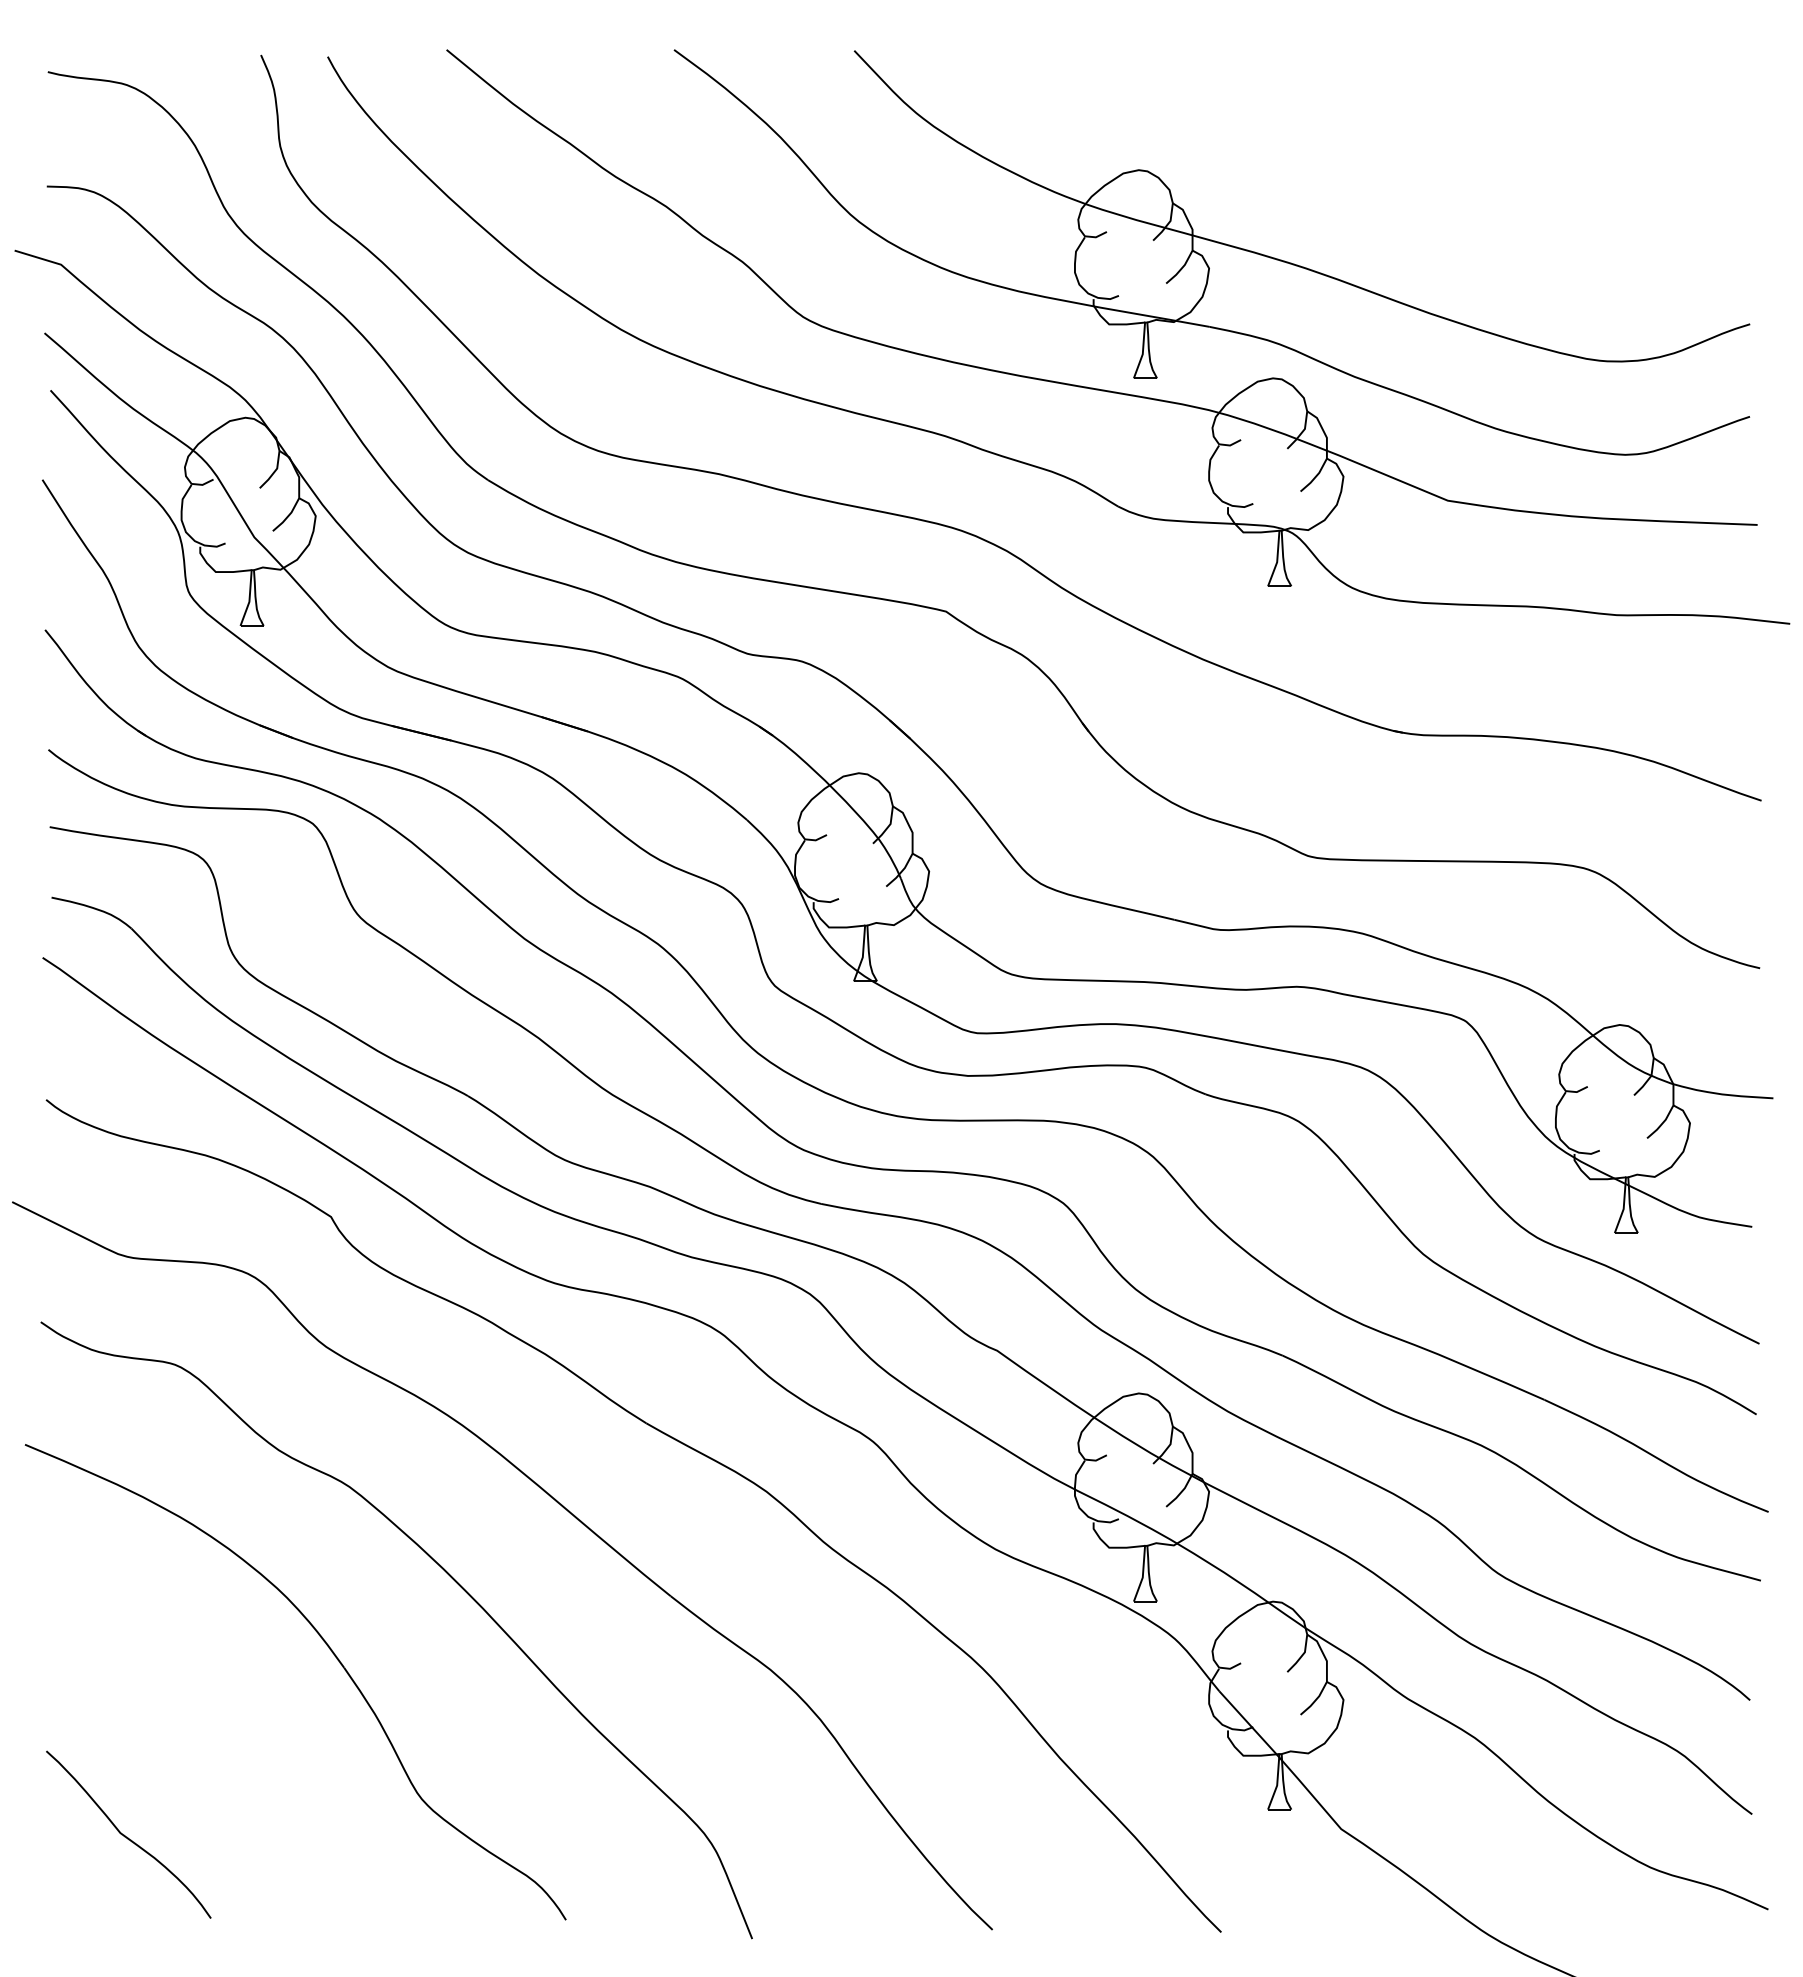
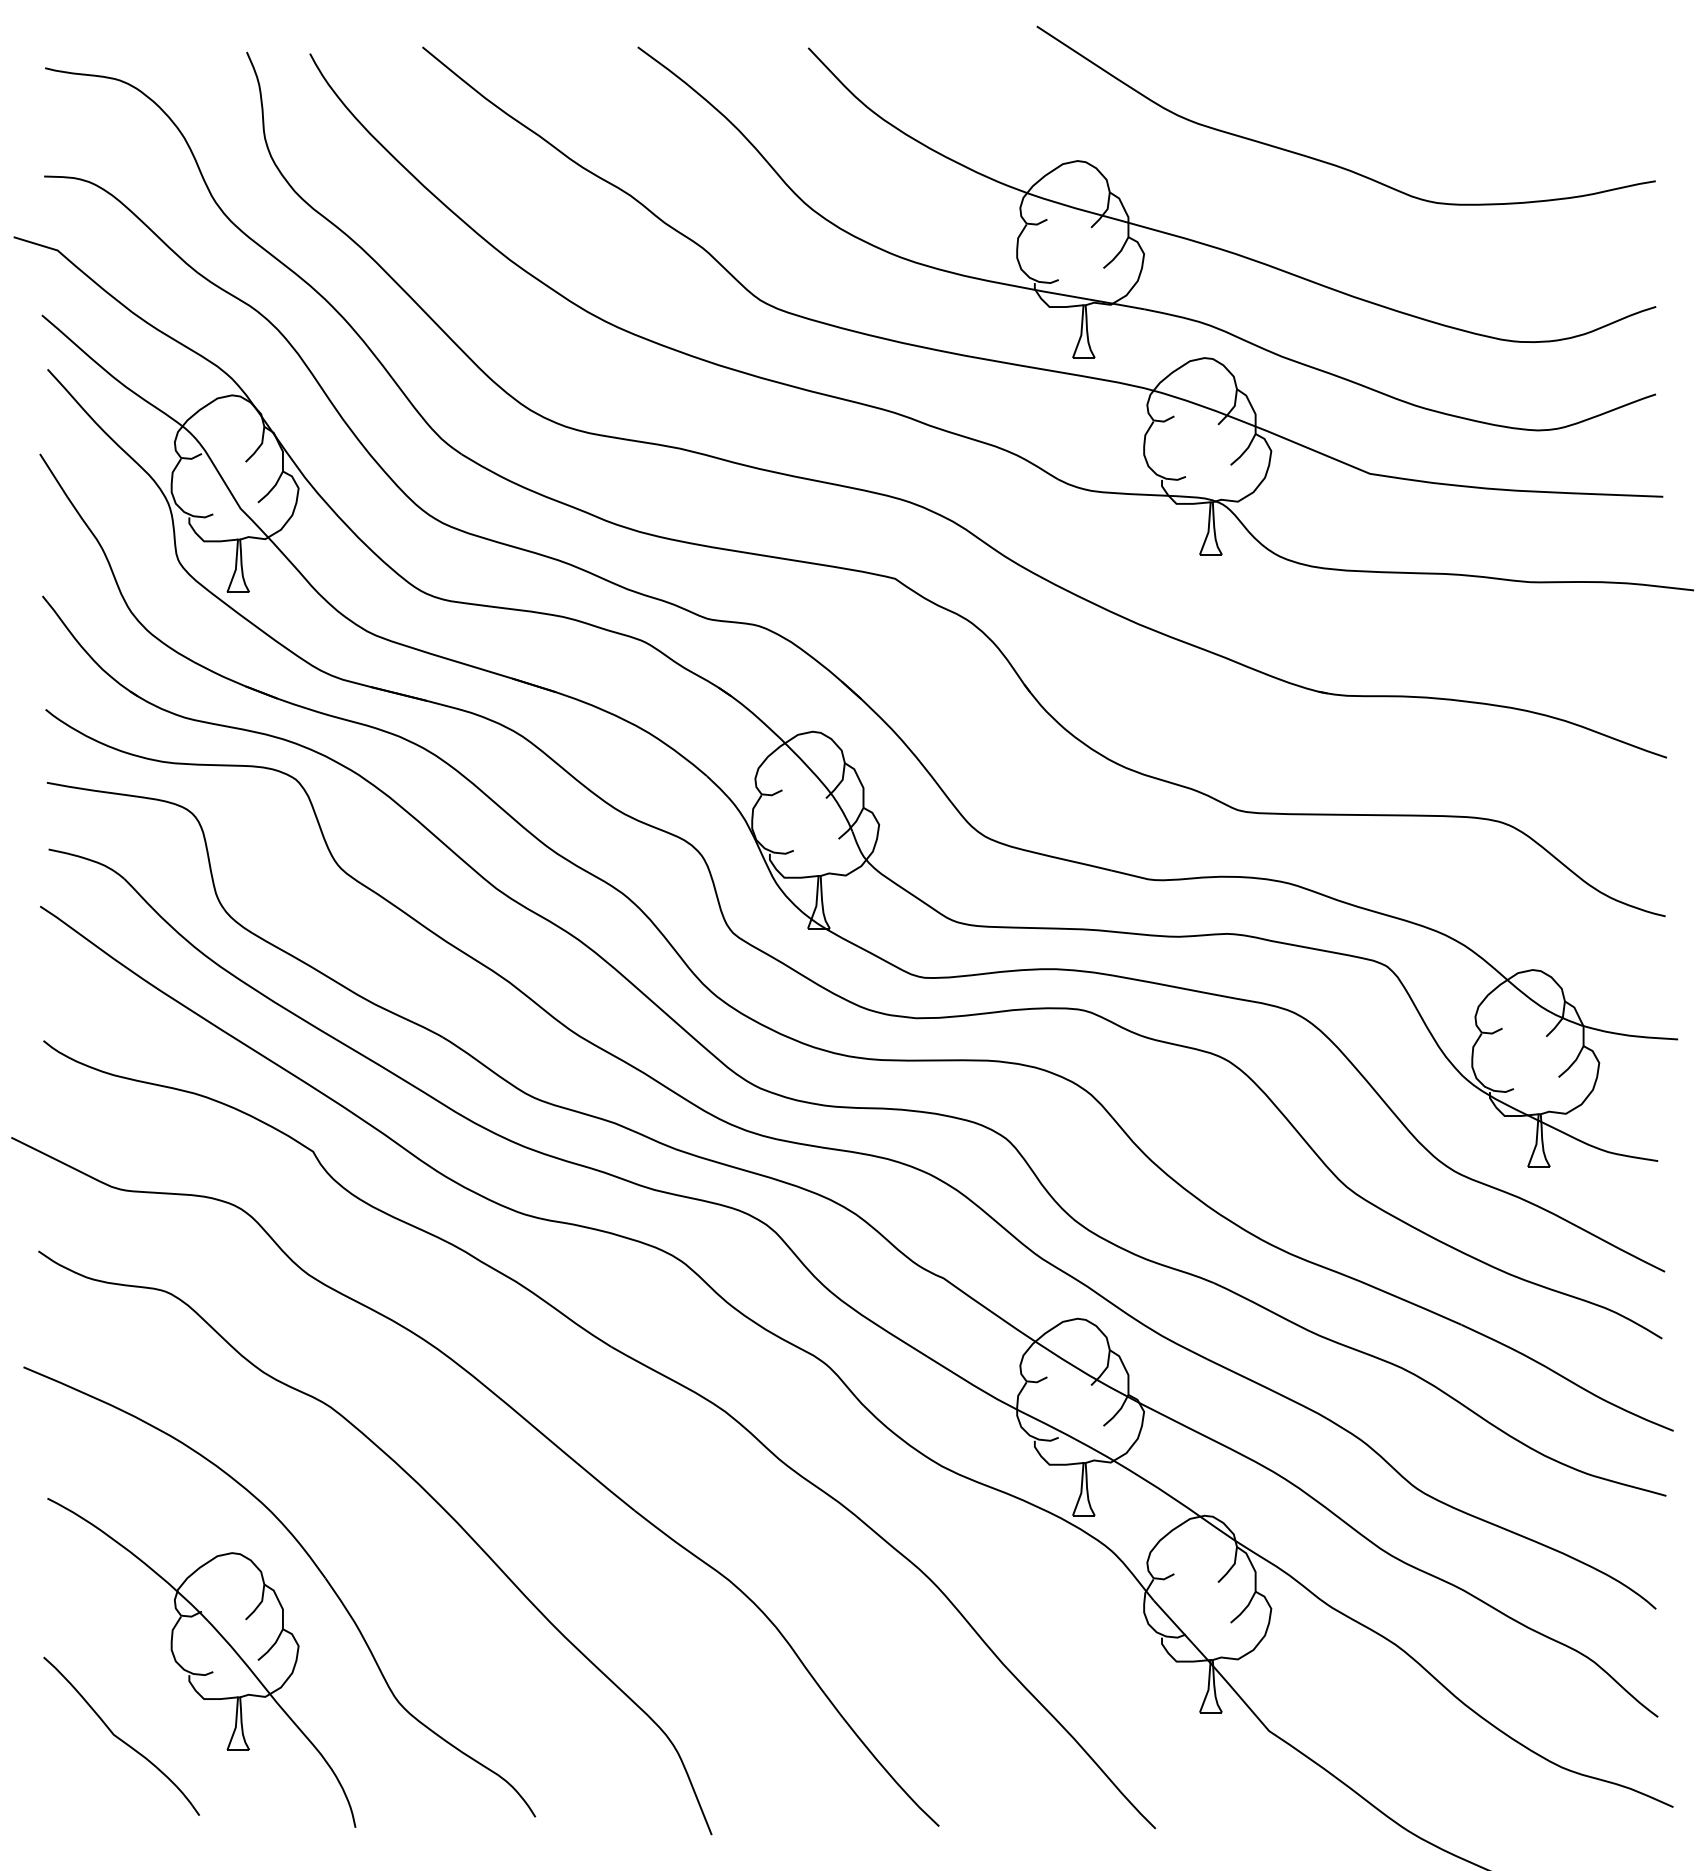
curve: (1404, 171) -> (1329, 162), added
part: (213, 1768) -> (201, 1673), added

